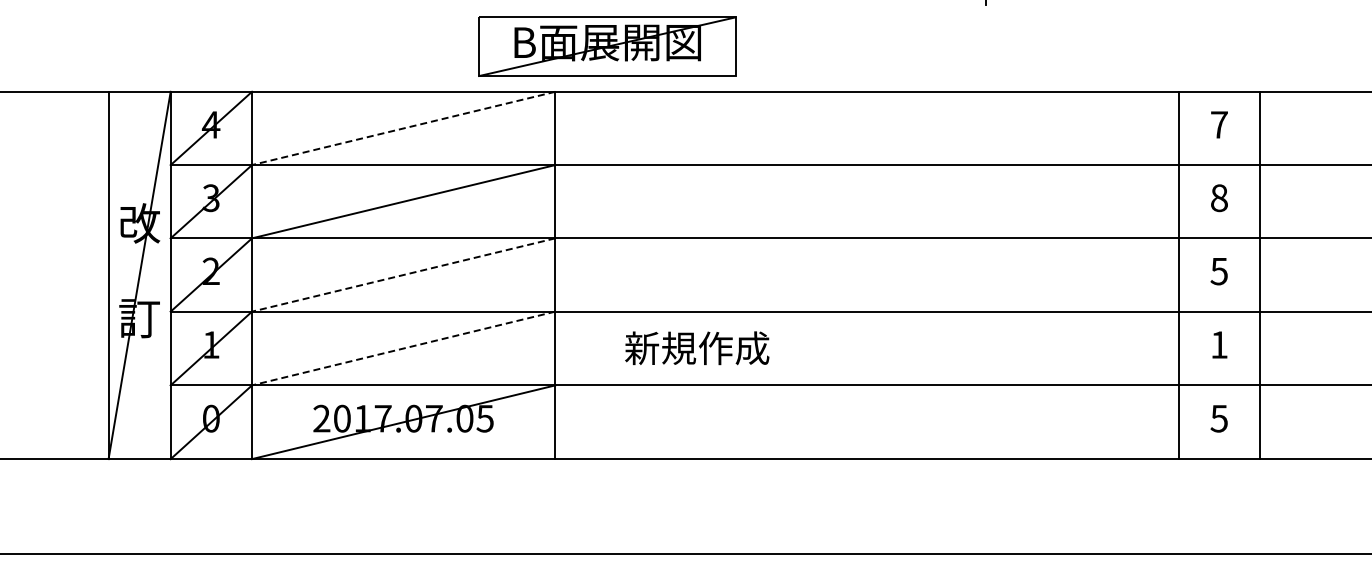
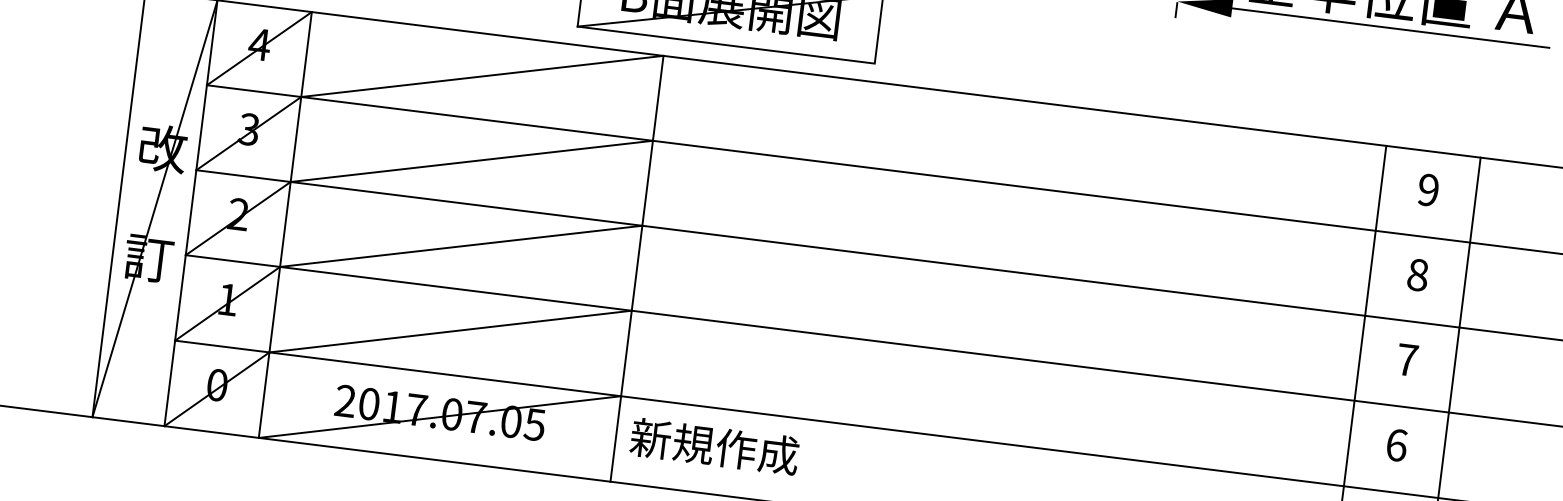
text: (1219, 124) -> (1428, 189), 7 -> 9
line: (403, 128) -> (482, 76), dashed -> solid
text: (1218, 271) -> (1406, 359), 5 -> 7
line: (403, 275) -> (460, 246), dashed -> solid
text: (1219, 344) -> (1396, 444), 1 -> 6
line: (403, 348) -> (450, 331), dashed -> solid
text: (697, 348) -> (715, 446), moved

